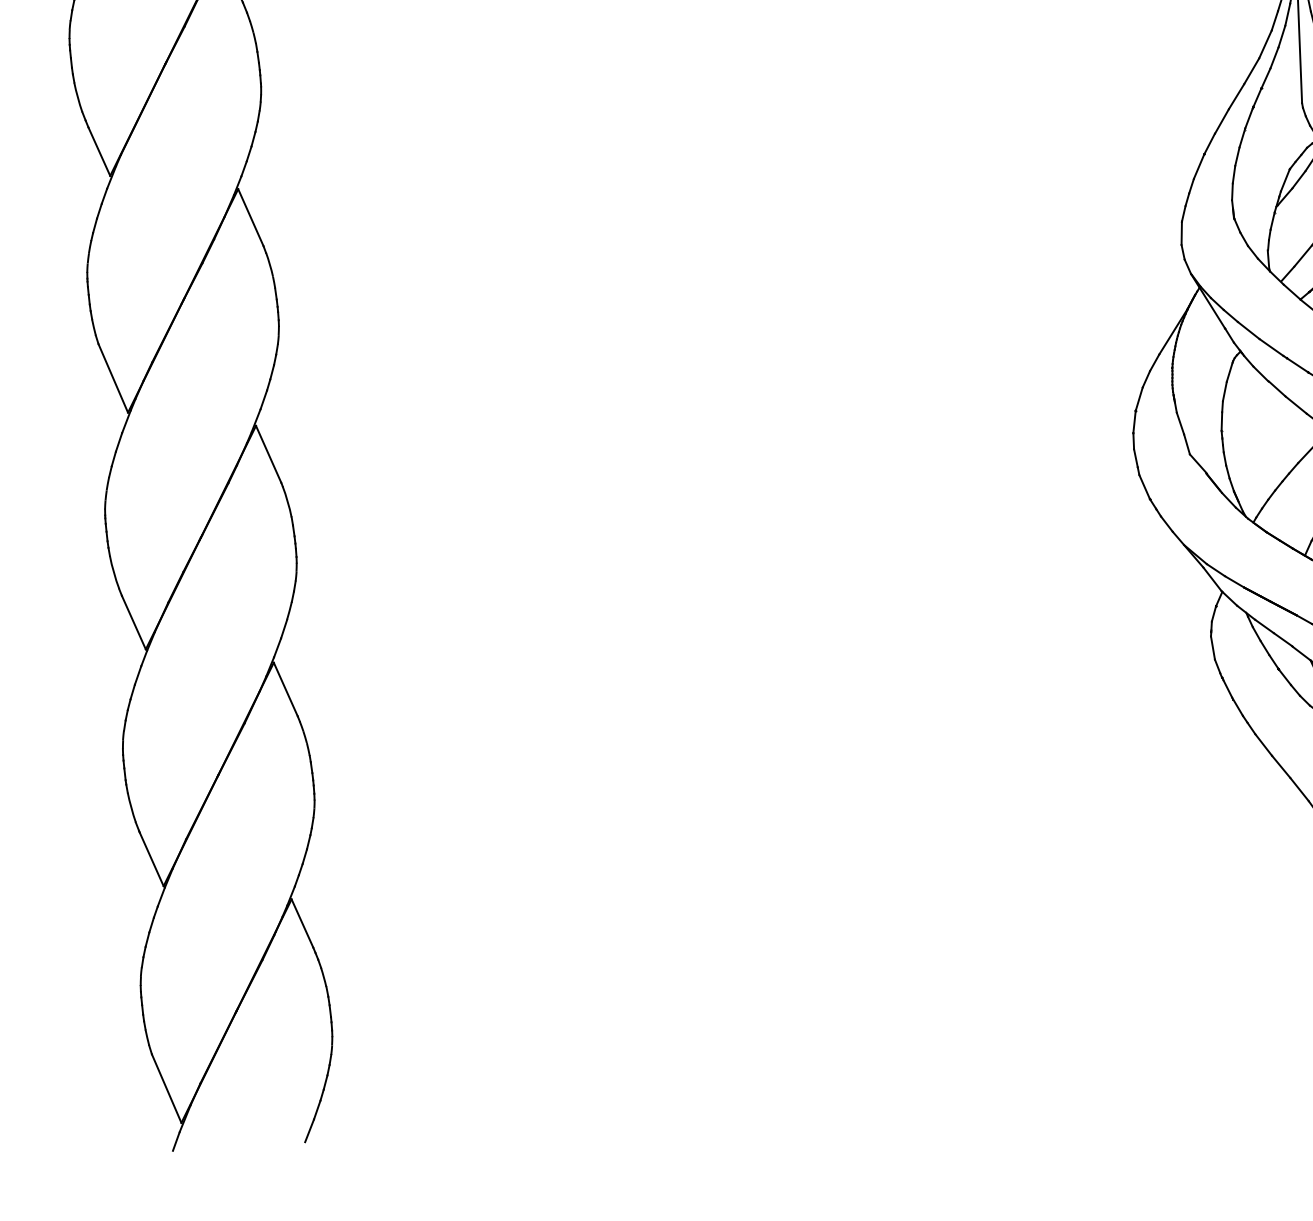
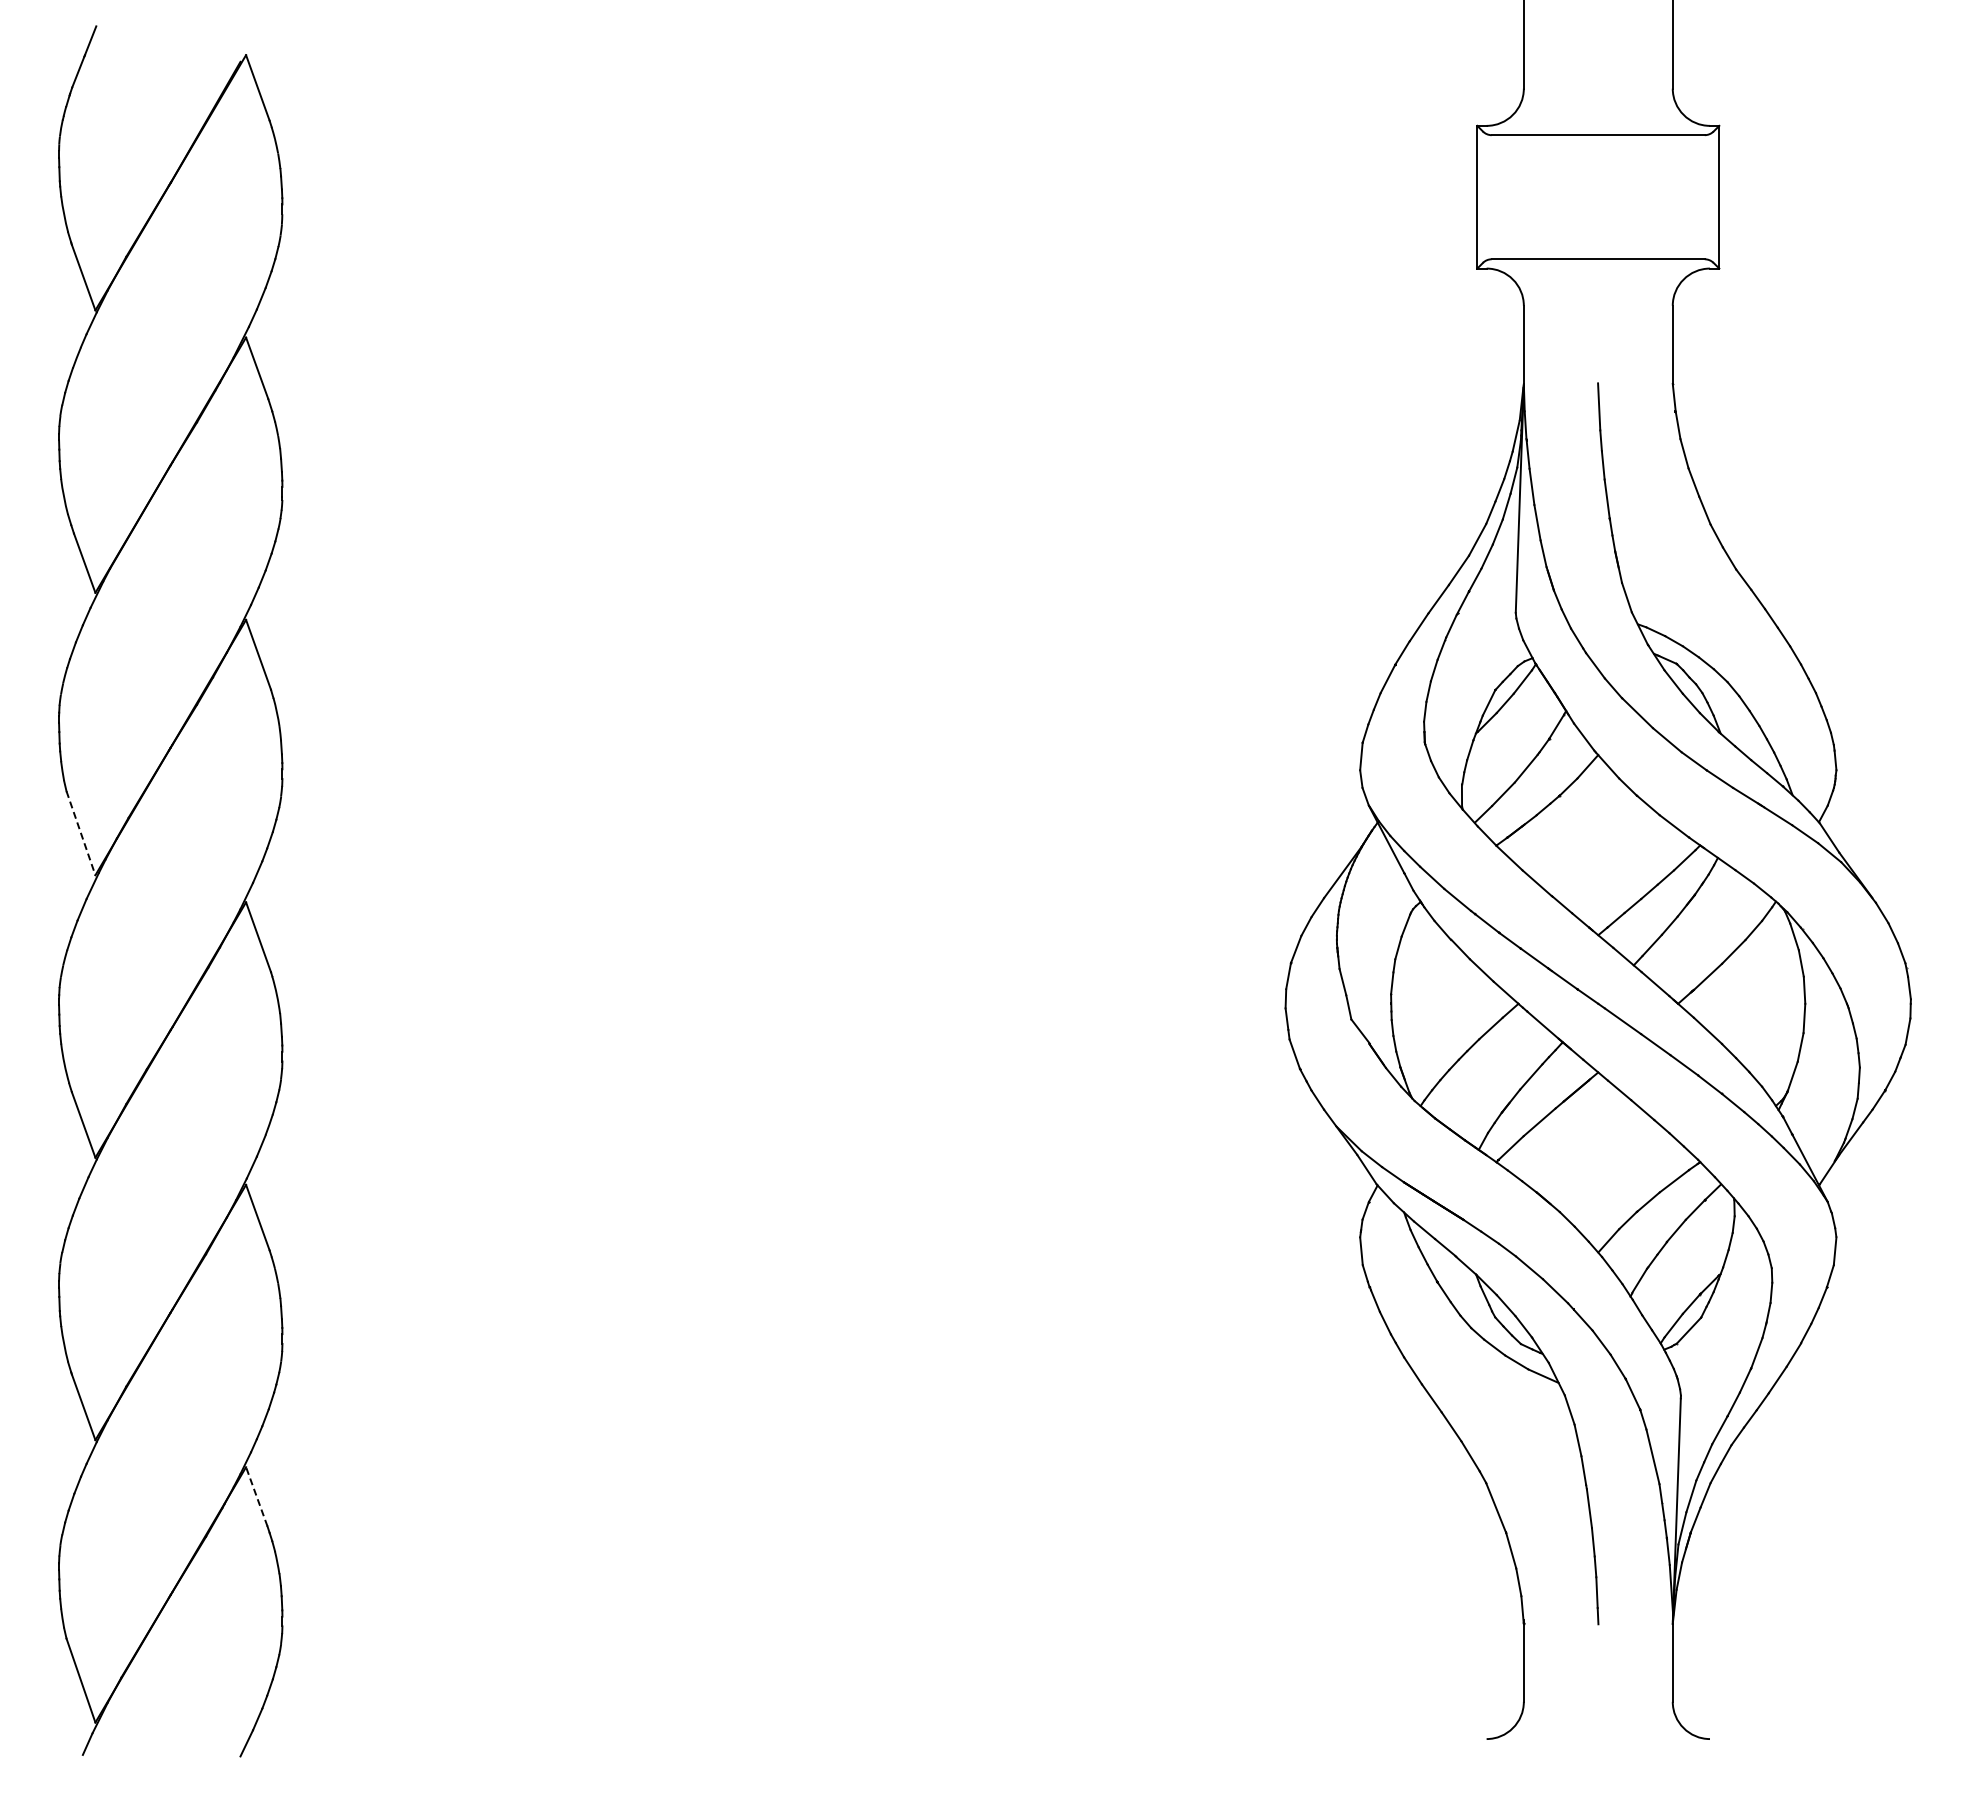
line: (113, 378) -> (81, 833), solid -> dashed
line: (302, 923) -> (256, 1496), solid -> dashed

